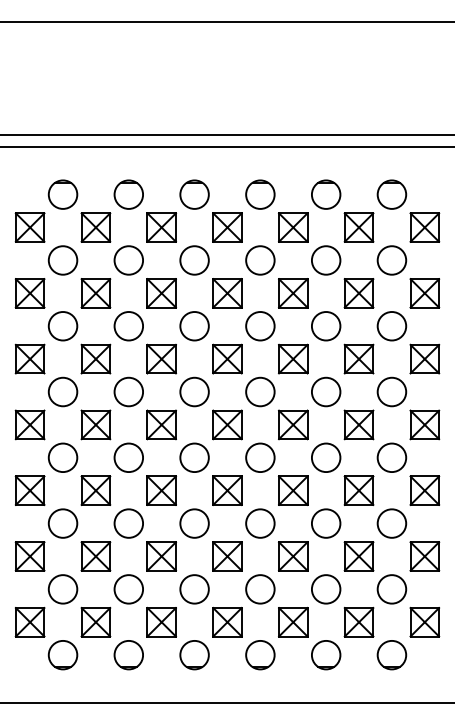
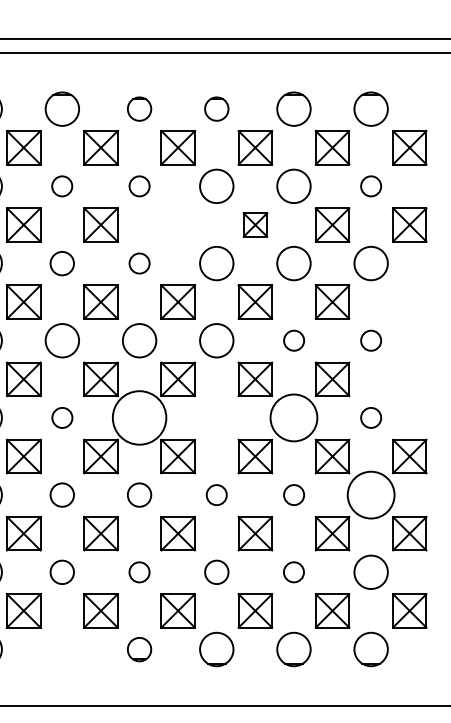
part: (194, 194) -> (139, 108), size x0.7
part: (260, 194) -> (216, 108), size x0.7
circle: (128, 260) -> (62, 186), size x0.6
circle: (194, 260) -> (139, 186), size x0.6
circle: (391, 260) -> (370, 186), size x0.6
part: (227, 293) -> (178, 225), removed
part: (293, 293) -> (255, 225), size x0.7
circle: (128, 326) -> (62, 263), size x0.7
circle: (194, 326) -> (139, 263), size x0.6
part: (424, 358) -> (409, 301), removed
circle: (326, 391) -> (294, 340), size x0.6
circle: (391, 391) -> (370, 340), size x0.6
part: (424, 424) -> (409, 378), removed
circle: (128, 457) -> (62, 417), size x0.6
circle: (194, 457) -> (139, 417), size x1.6
circle: (260, 457) -> (216, 417), removed
circle: (325, 457) -> (293, 417), size x1.4
circle: (391, 457) -> (370, 417), size x0.6
circle: (128, 523) -> (62, 495), size x0.7
circle: (194, 523) -> (139, 495), size x0.7
circle: (260, 523) -> (216, 495), size x0.6
circle: (326, 523) -> (294, 495), size x0.6
circle: (391, 523) -> (370, 495), size x1.4
circle: (128, 589) -> (62, 572), size x0.7
circle: (194, 589) -> (139, 572), size x0.6
circle: (260, 589) -> (216, 572), size x0.7
circle: (325, 589) -> (293, 572), size x0.6
part: (128, 655) -> (62, 649), removed
part: (194, 655) -> (139, 649), size x0.7

